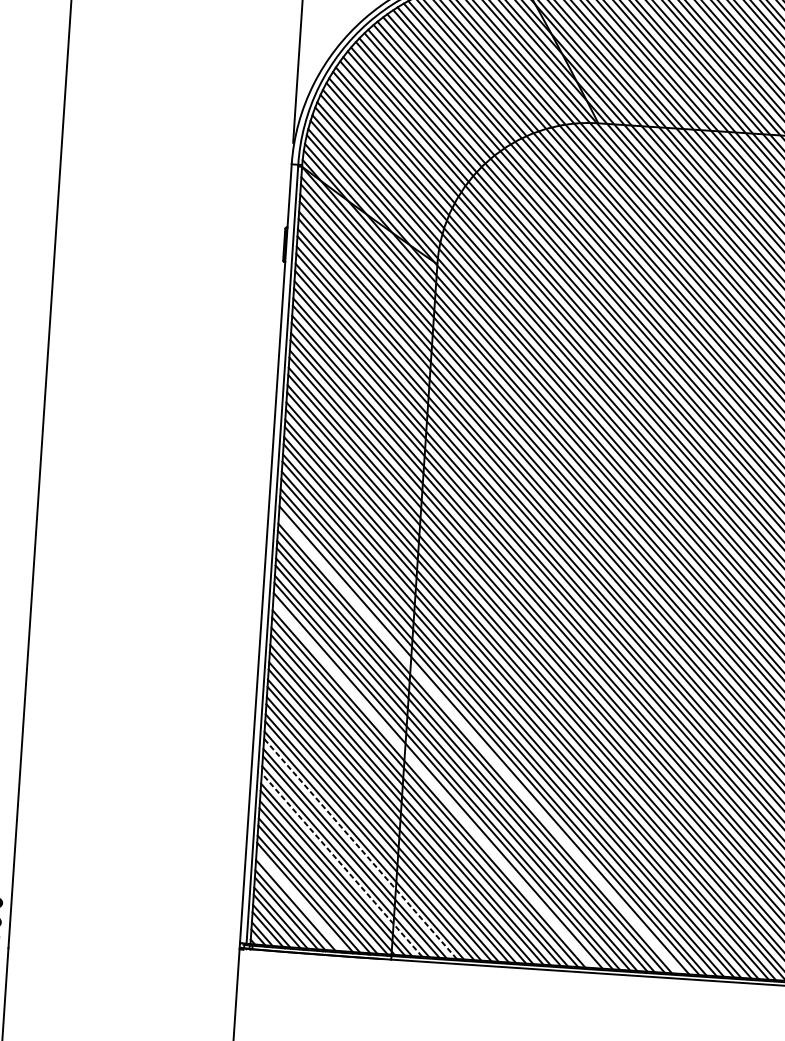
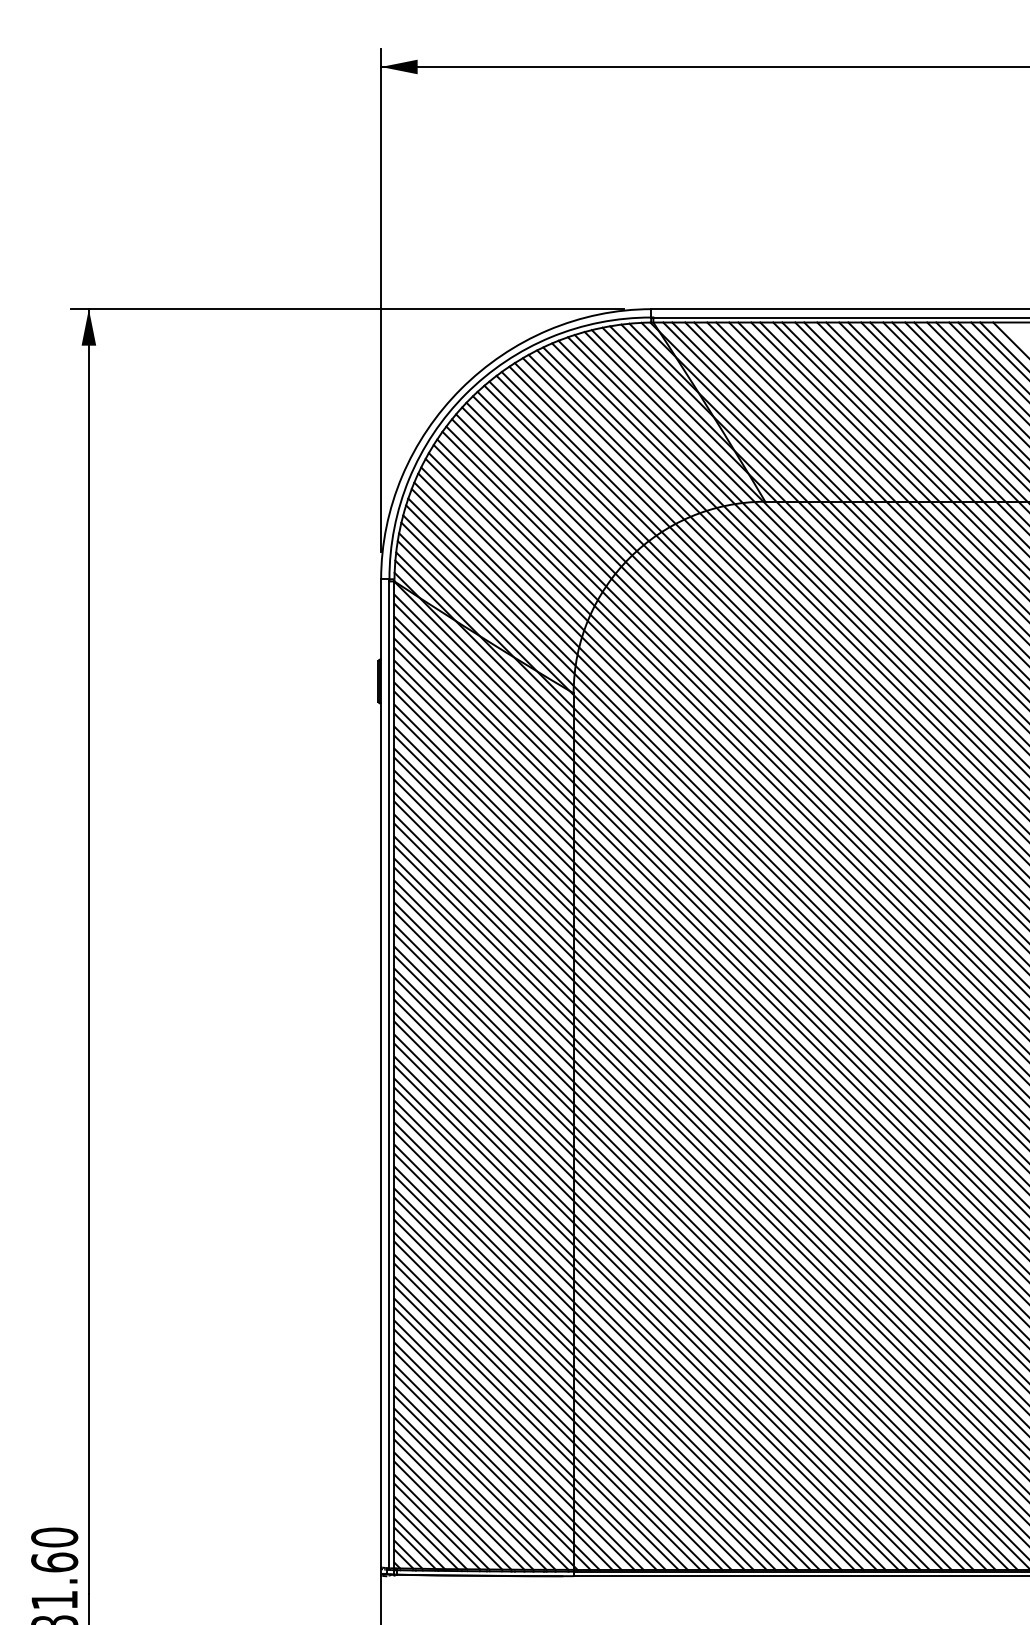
line: (480, 743) -> (668, 1295), added
line: (434, 783) -> (613, 1350), added
line: (360, 848) -> (525, 1438), dashed -> solid
line: (342, 864) -> (503, 1460), dashed -> solid
line: (299, 901) -> (452, 1510), added

